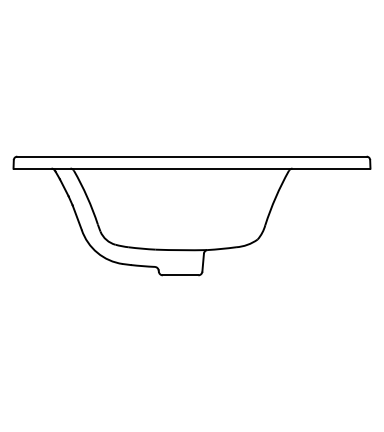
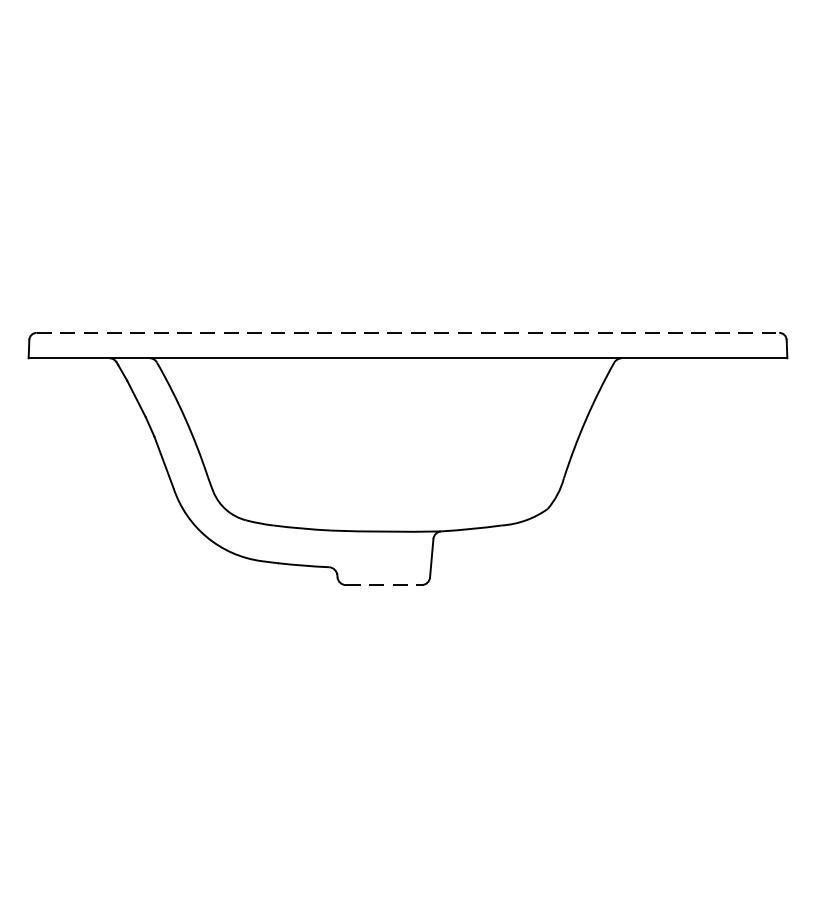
line: (191, 156) -> (406, 332), solid -> dashed
line: (180, 275) -> (383, 585), solid -> dashed

